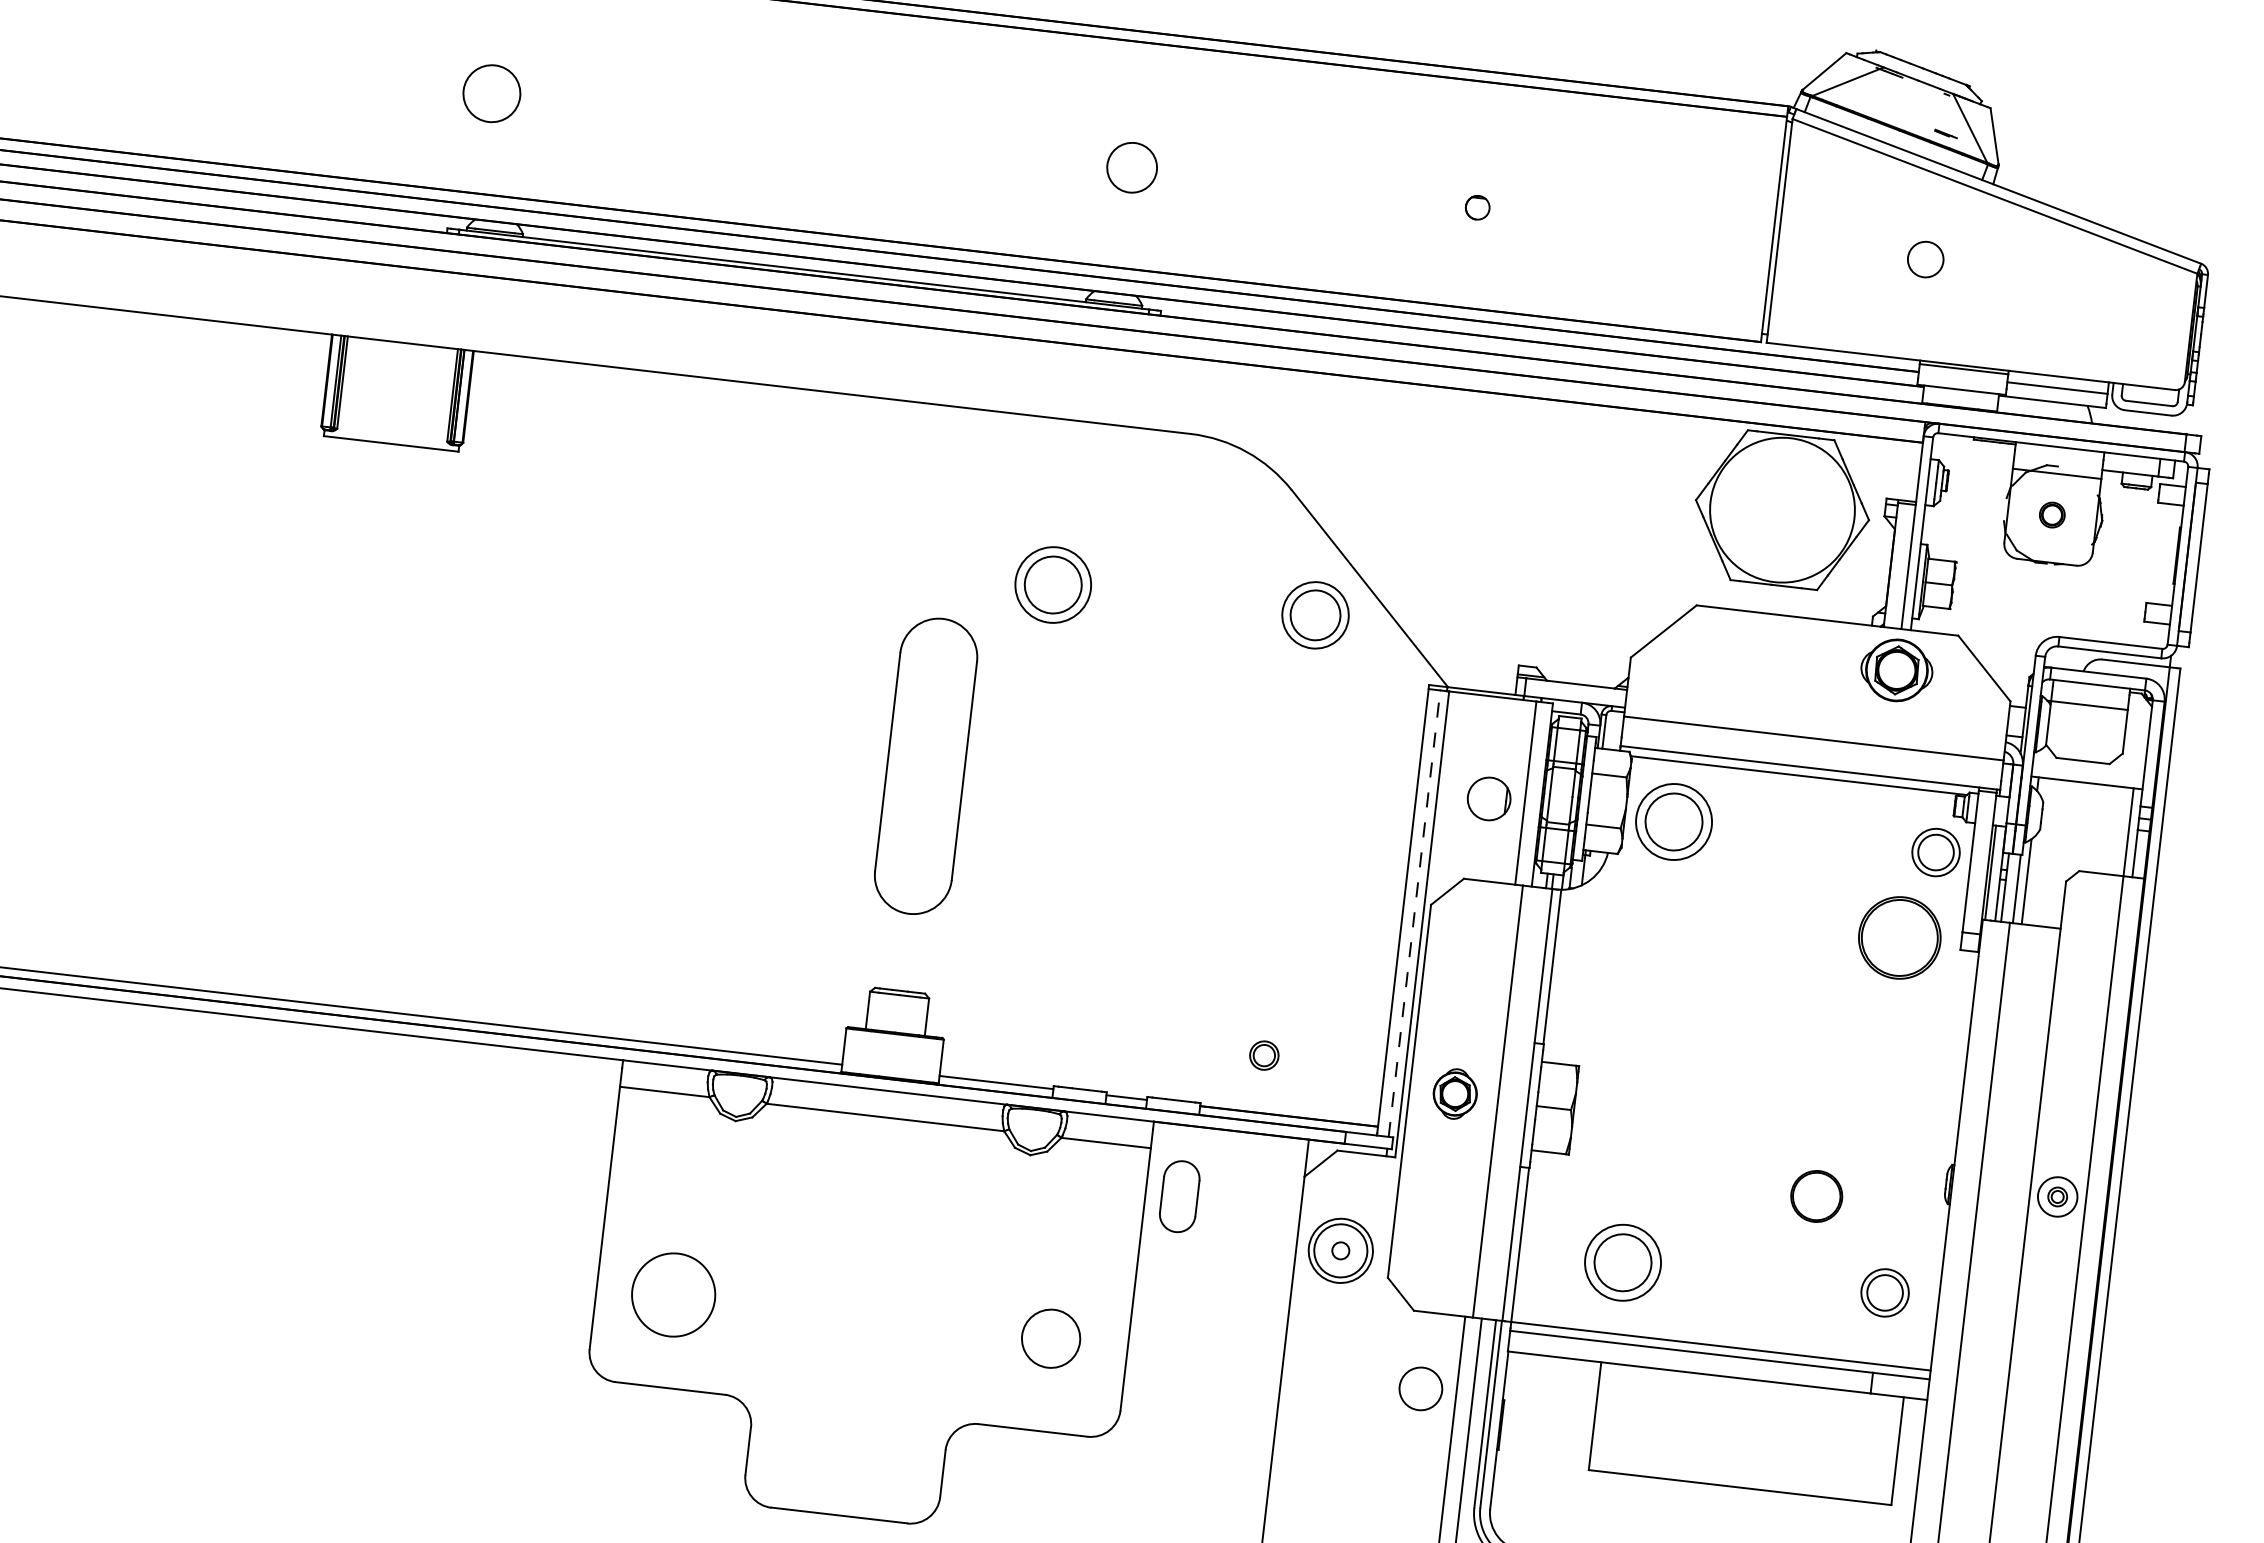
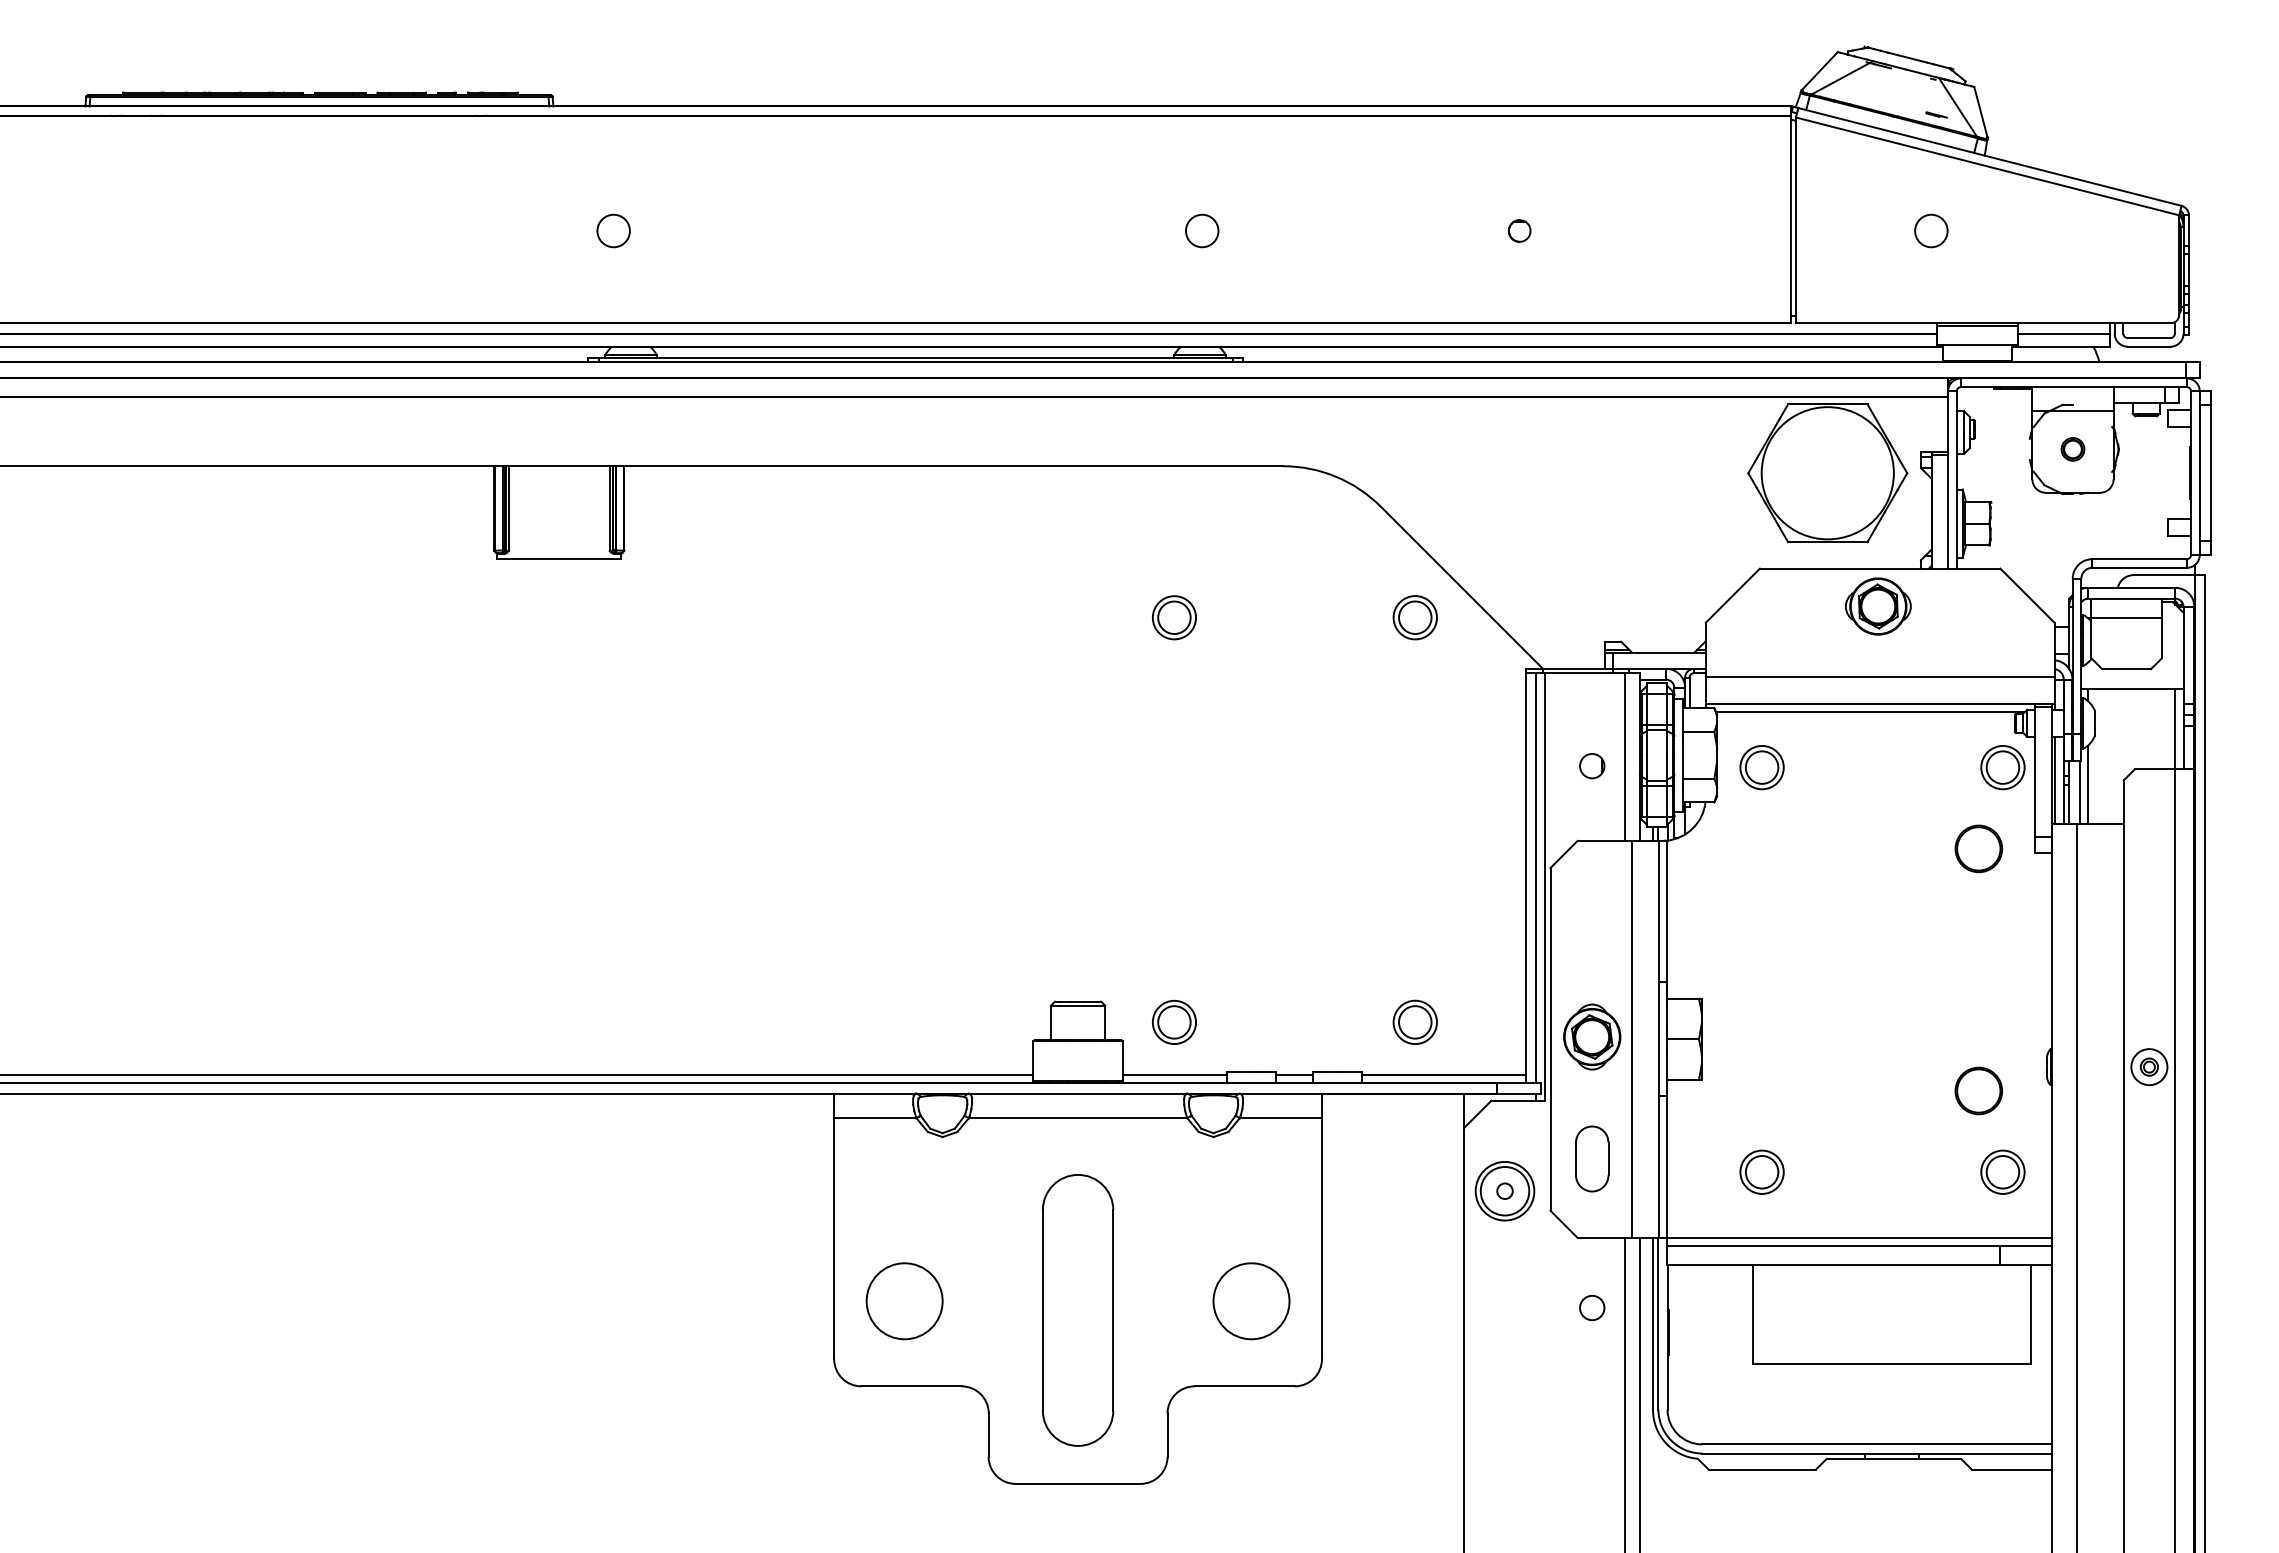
circle: (491, 93) -> (613, 230), size x0.62
circle: (1132, 167) -> (1202, 230), size x0.71
part: (1053, 584) -> (1174, 617), size x0.62
part: (1314, 615) -> (1414, 617), size x0.71
part: (1897, 670) -> (1878, 606), moved
part: (926, 766) -> (1078, 1310), moved
part: (1489, 799) -> (1592, 766), size x0.62
part: (1673, 822) -> (1761, 767), size x0.62
line: (1414, 913) -> (1536, 877), dashed -> solid
part: (1899, 937) -> (1978, 848), size x0.62
part: (1002, 1024) -> (1174, 1021), added
part: (1263, 1054) -> (1414, 1021), size x1.67
part: (1455, 1093) -> (1592, 1036), size x1.43
part: (1816, 1195) -> (1978, 1090), moved
part: (1180, 1196) -> (1592, 1158), moved
part: (1622, 1261) -> (1761, 1171), size x0.62
circle: (1051, 1338) -> (1251, 1301), size x1.43
circle: (1421, 1388) -> (1592, 1307), size x0.62

